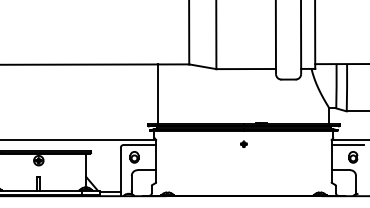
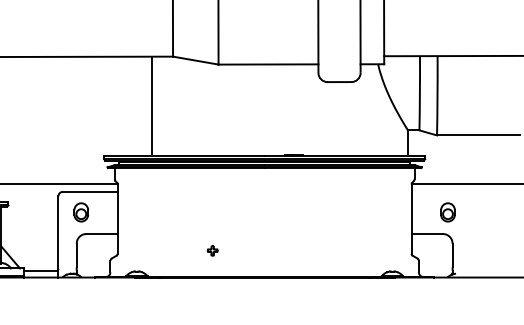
line: (158, 93) -> (151, 105), moved
part: (243, 143) -> (212, 249), moved
line: (347, 145) -> (438, 192), removed

